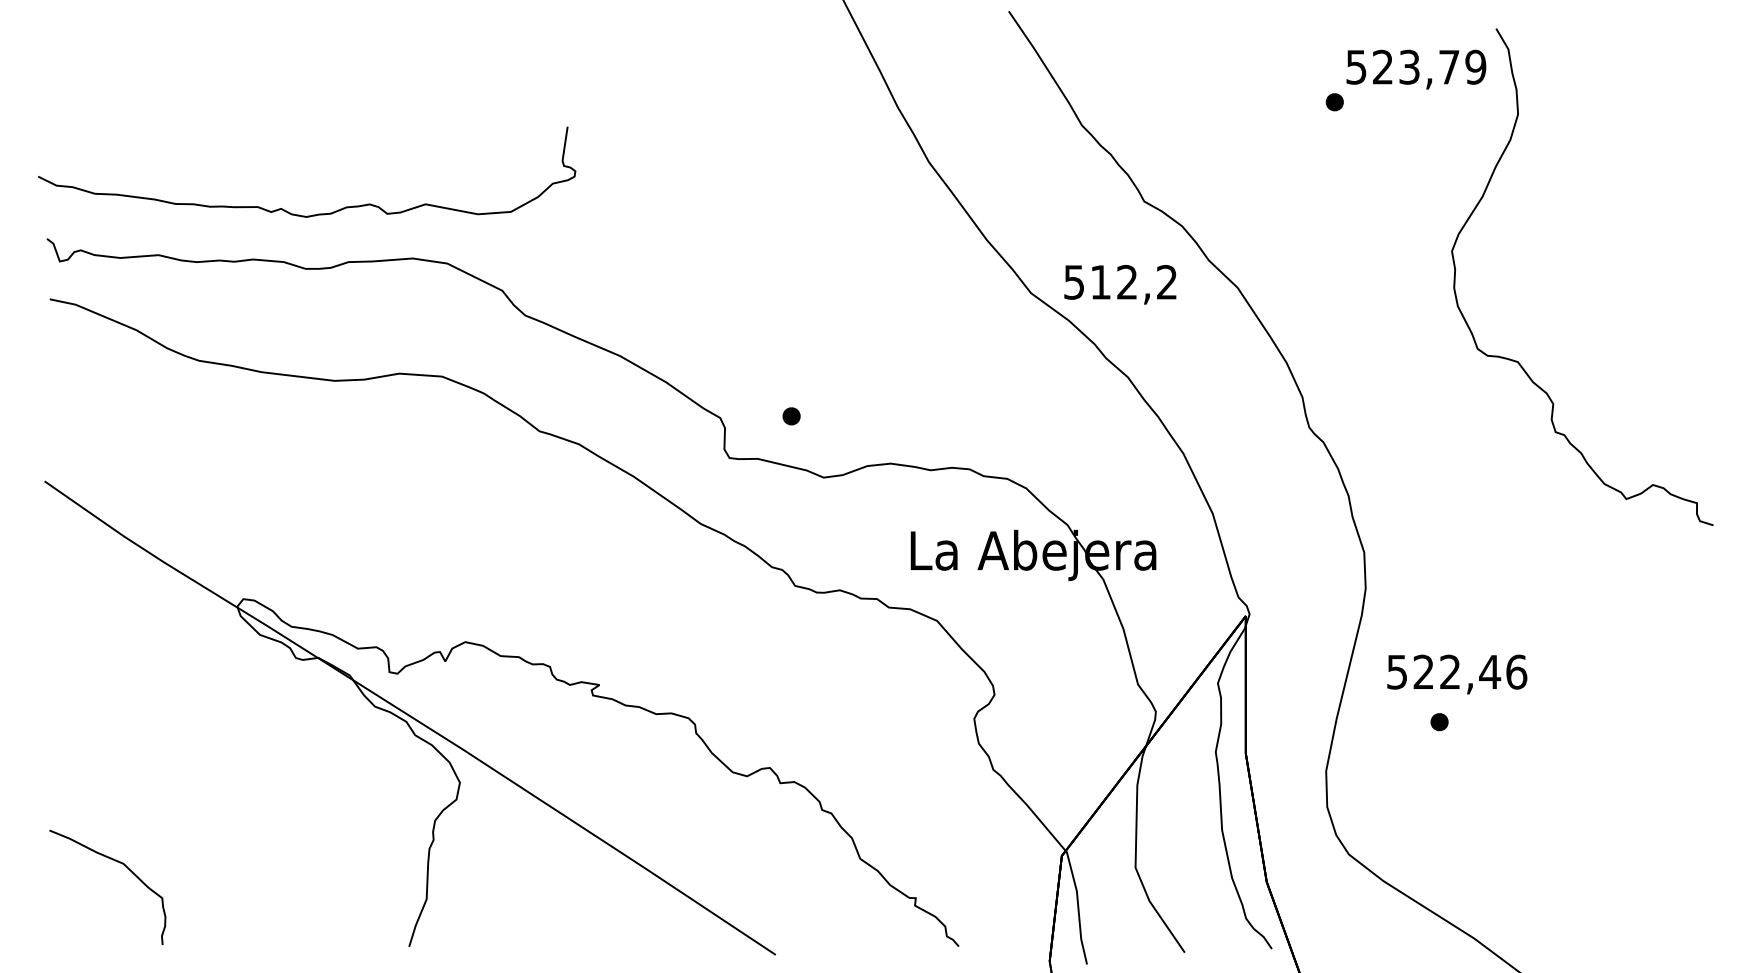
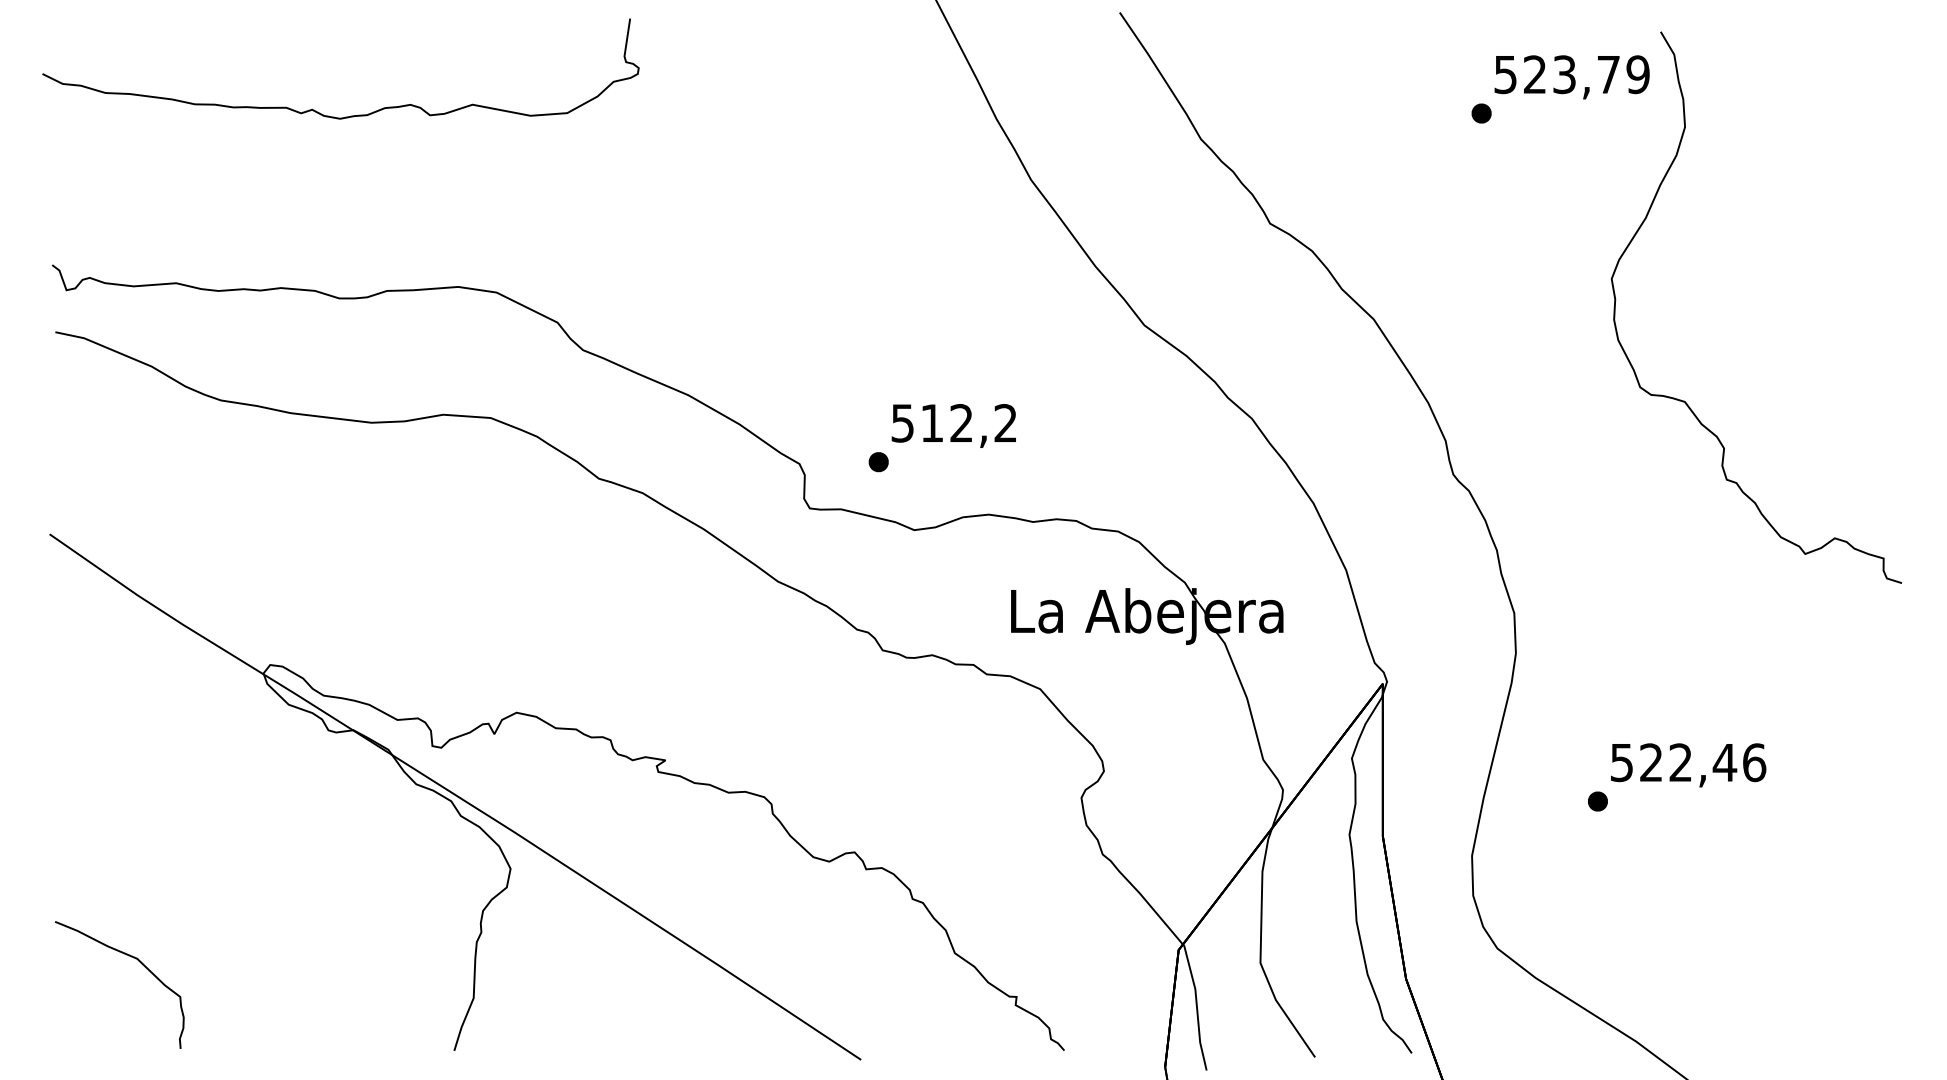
curve: (312, 214) -> (346, 116), moved
text: (1120, 284) -> (954, 425), moved
text: (1457, 674) -> (1688, 765), moved

